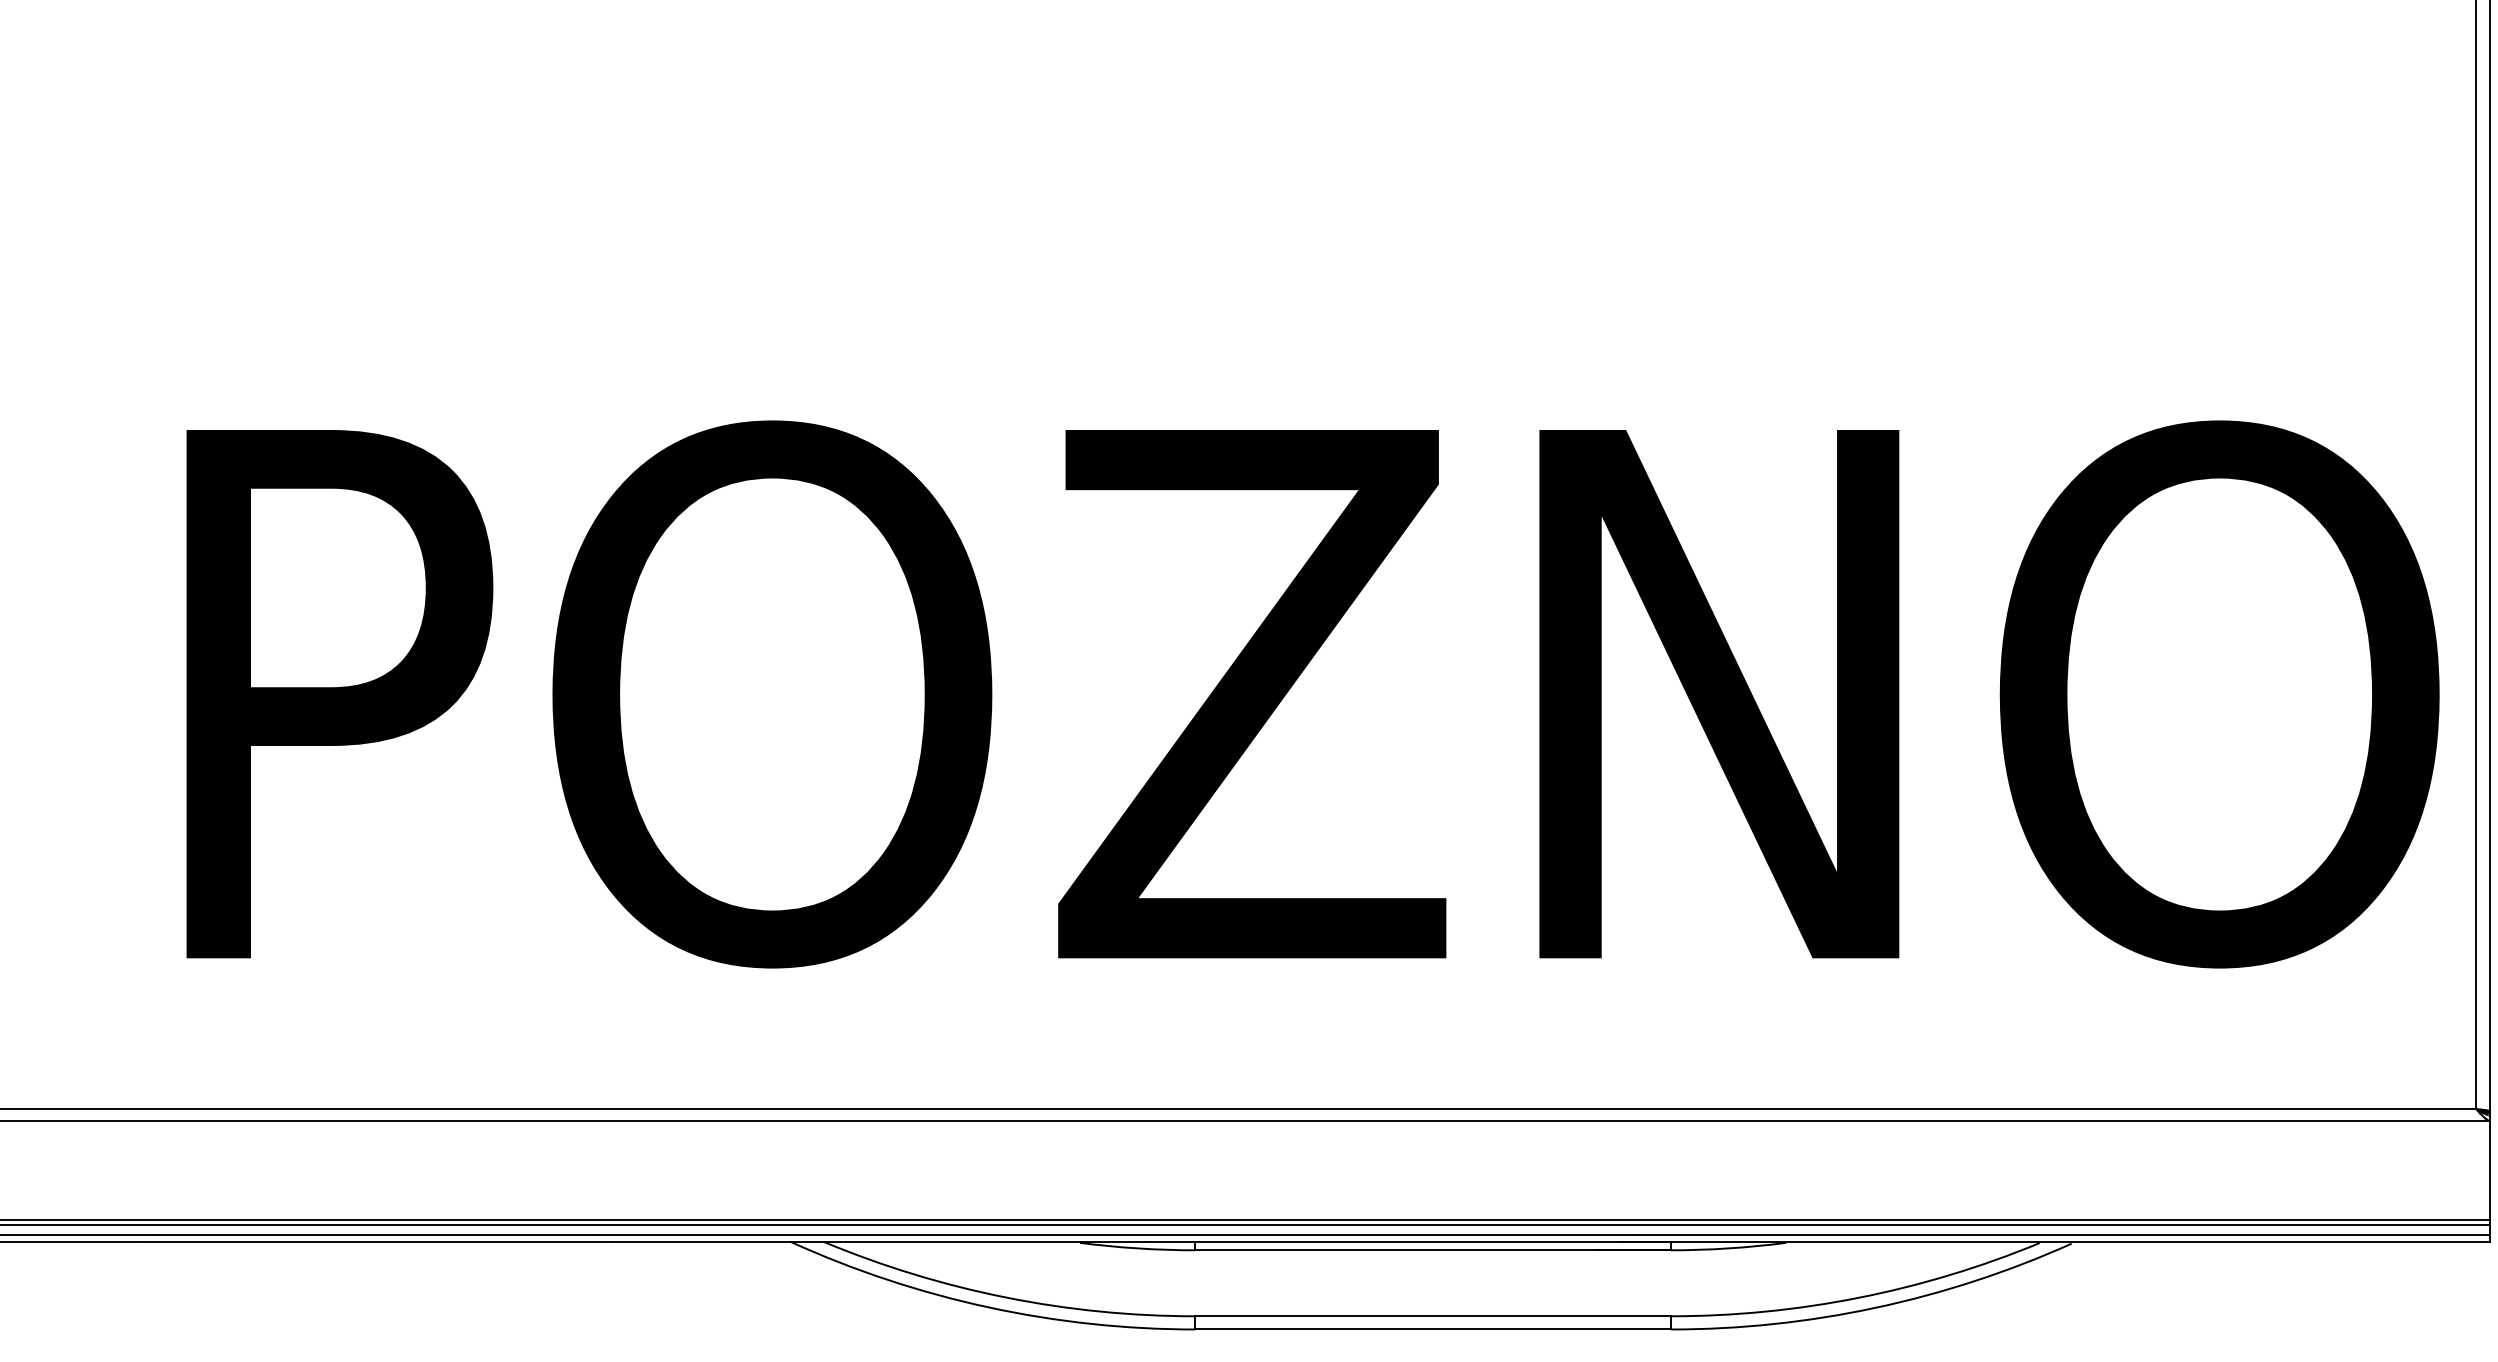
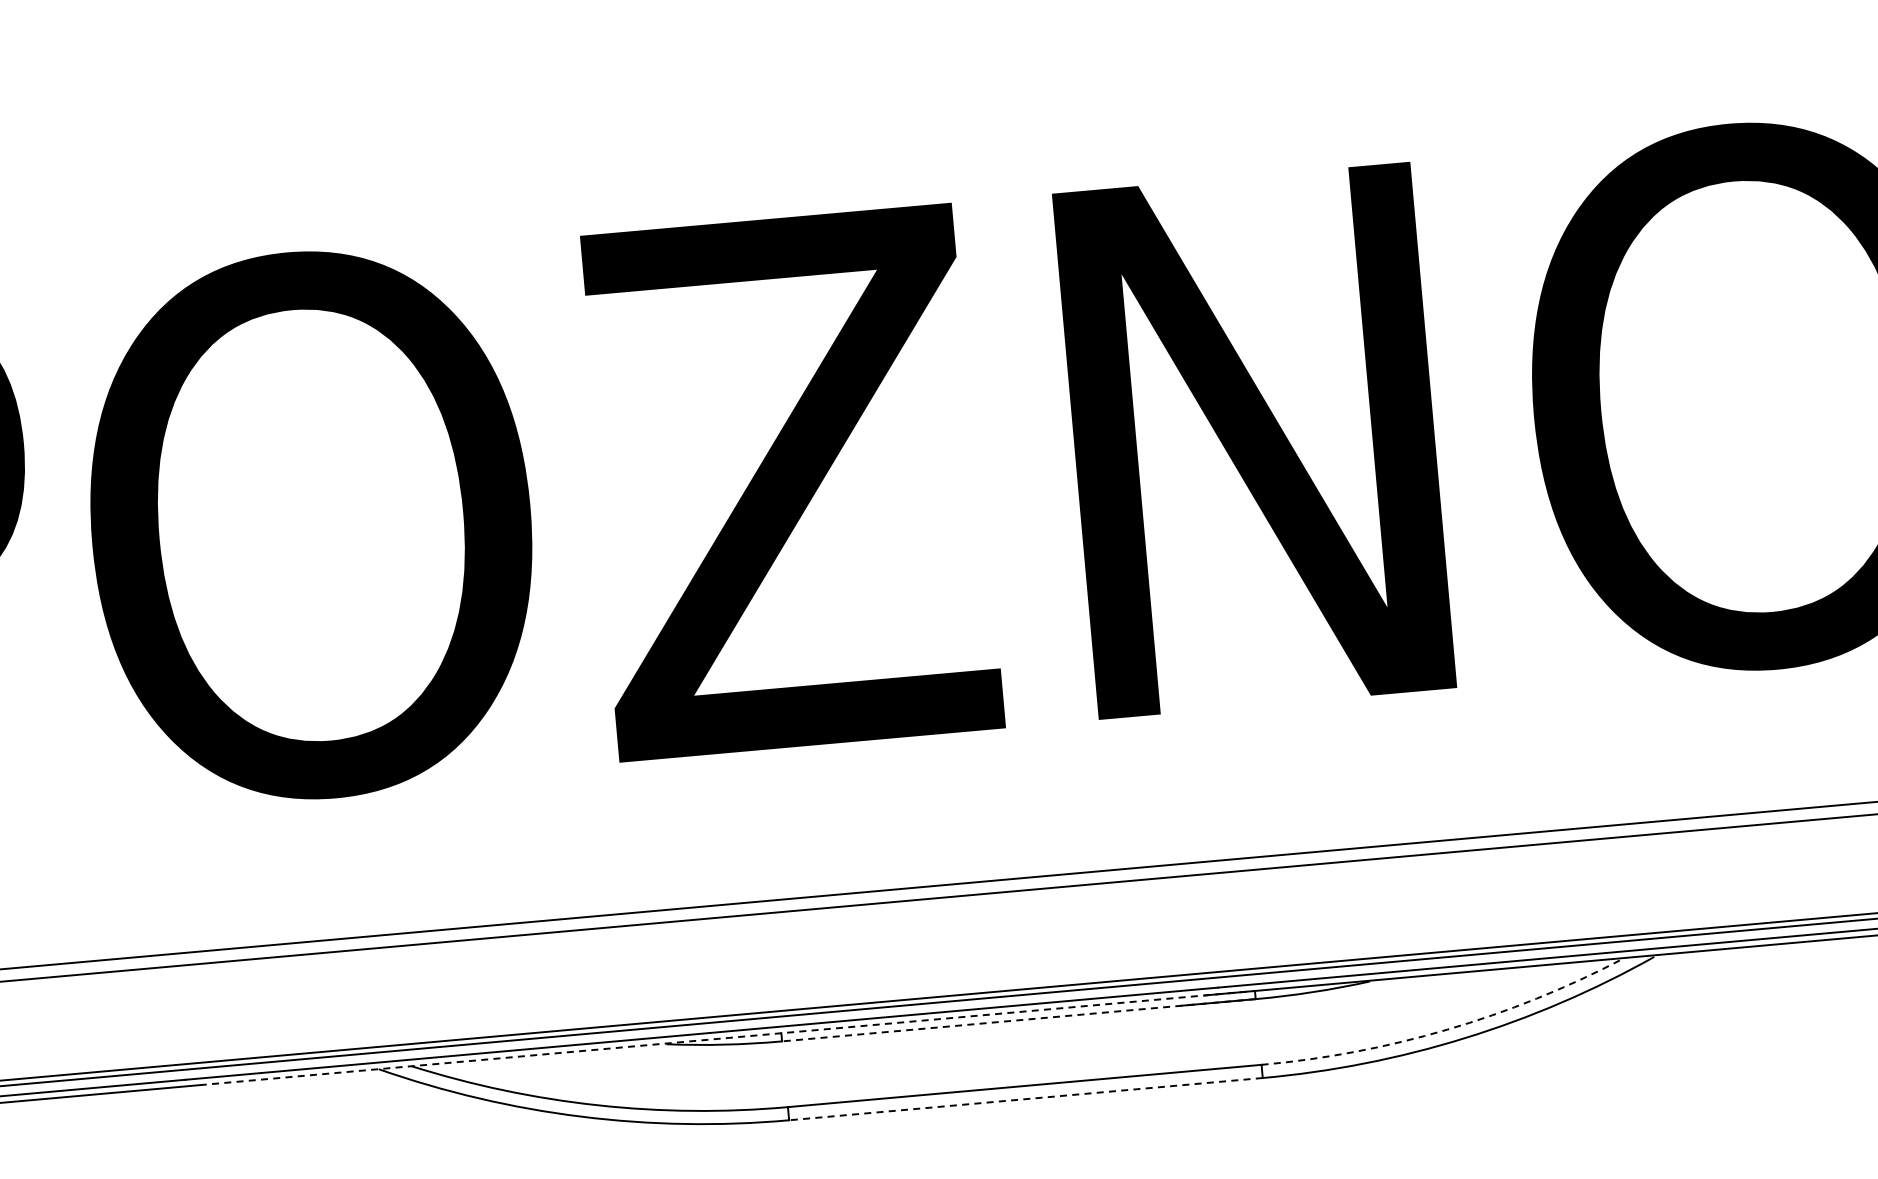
line: (1141, 1242) -> (727, 1038), solid -> dashed
line: (1433, 1250) -> (1019, 1020), solid -> dashed
arc: (1858, 1297) -> (1446, 1029), solid -> dashed
line: (1433, 1329) -> (1026, 1099), solid -> dashed

